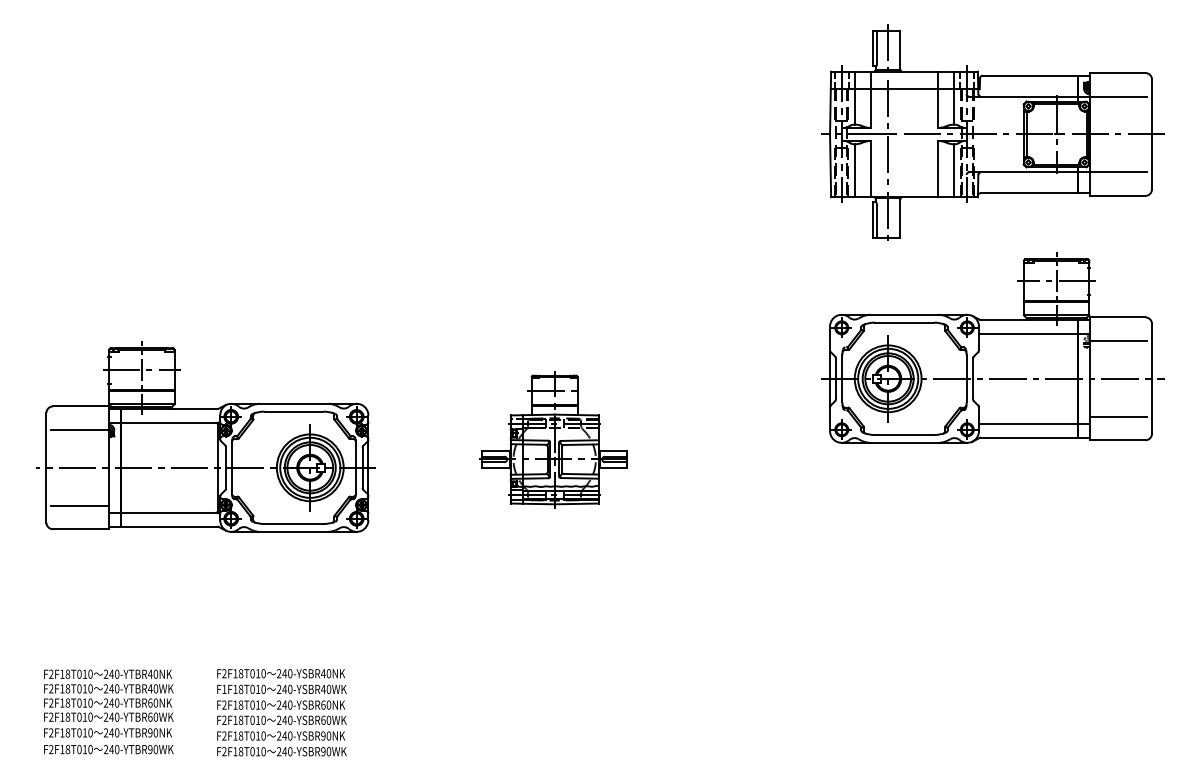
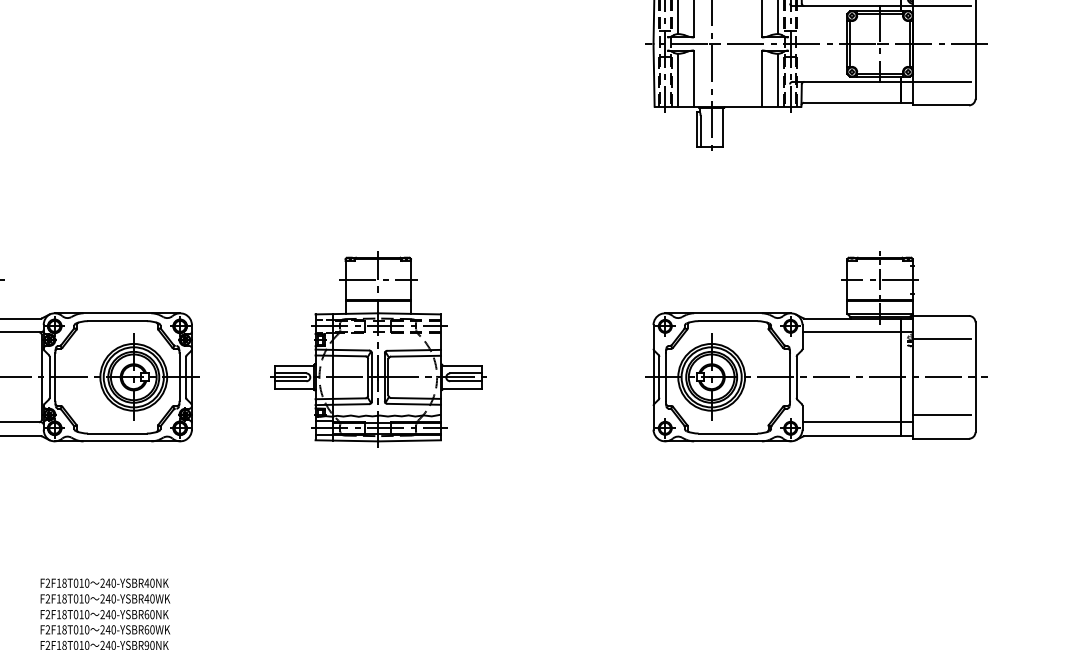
part: (992, 347) -> (815, 346), moved
part: (554, 439) -> (377, 349), size x1.43
text: (224, 688) -> (47, 598), F1F18T010 -> F2F18T010

